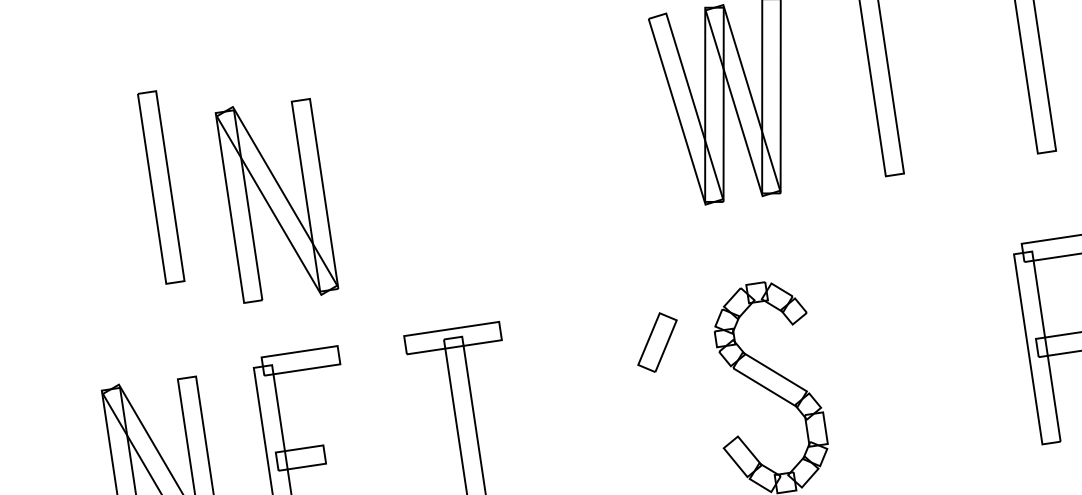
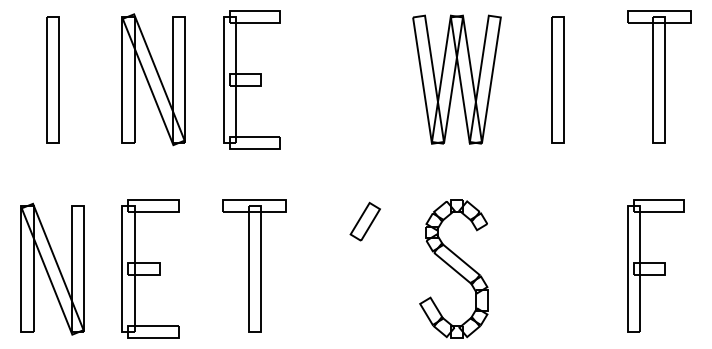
part: (419, 148) -> (251, 79), added
part: (160, 187) -> (52, 79), moved
part: (276, 200) -> (153, 79), moved
part: (656, 342) -> (364, 221), moved

